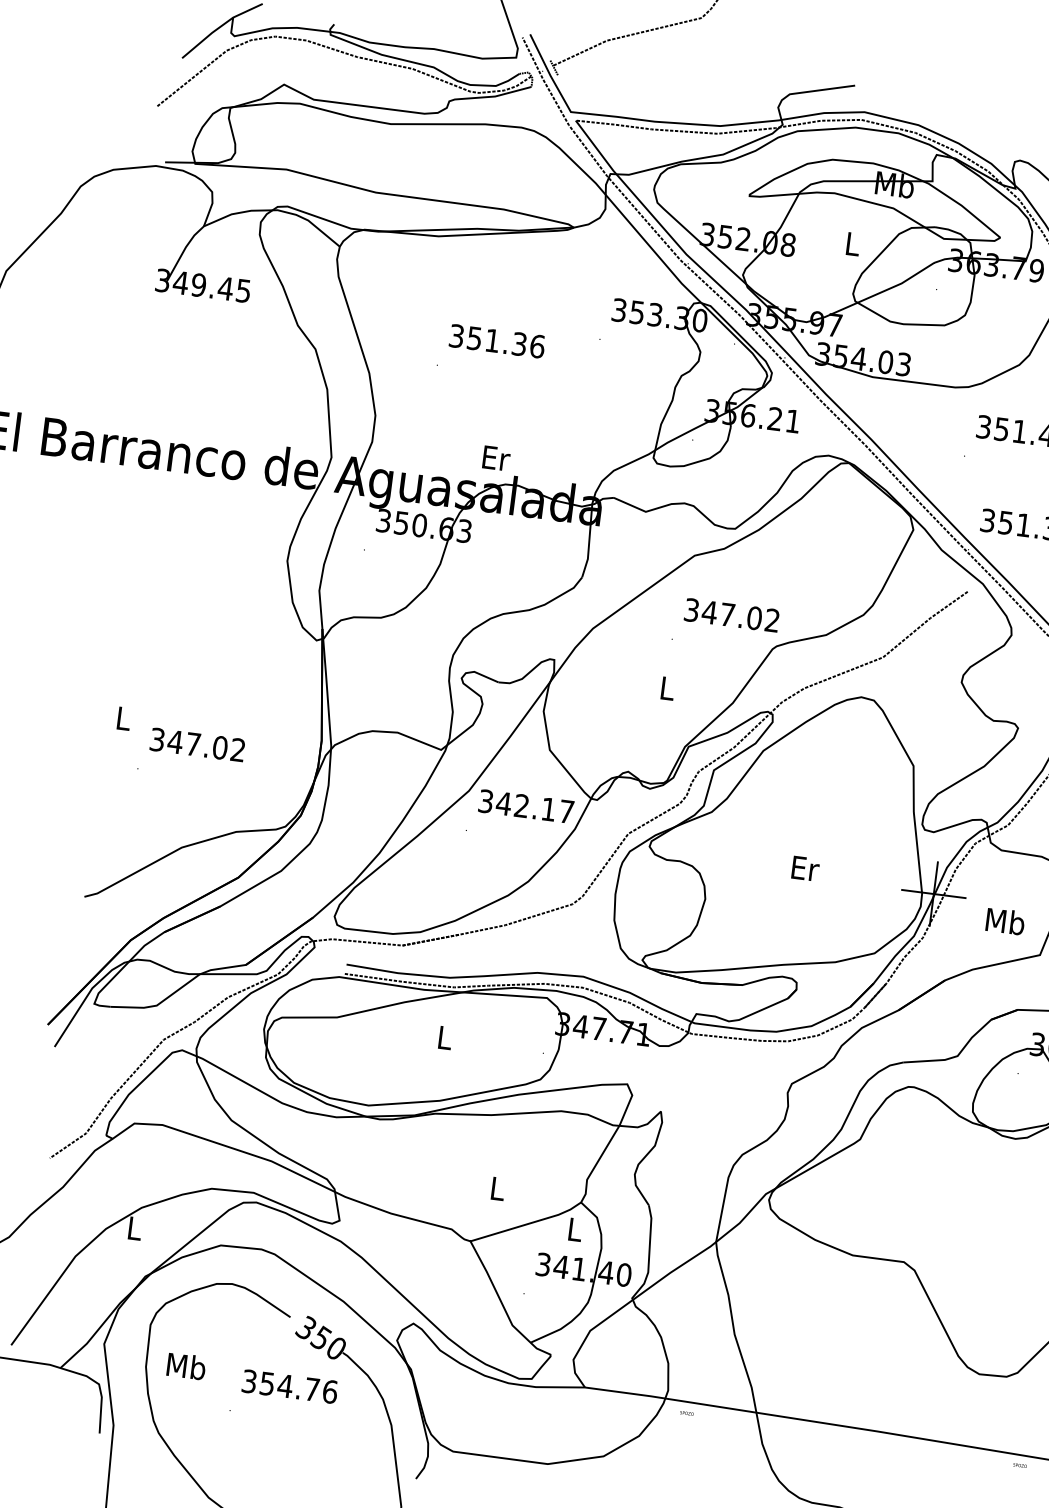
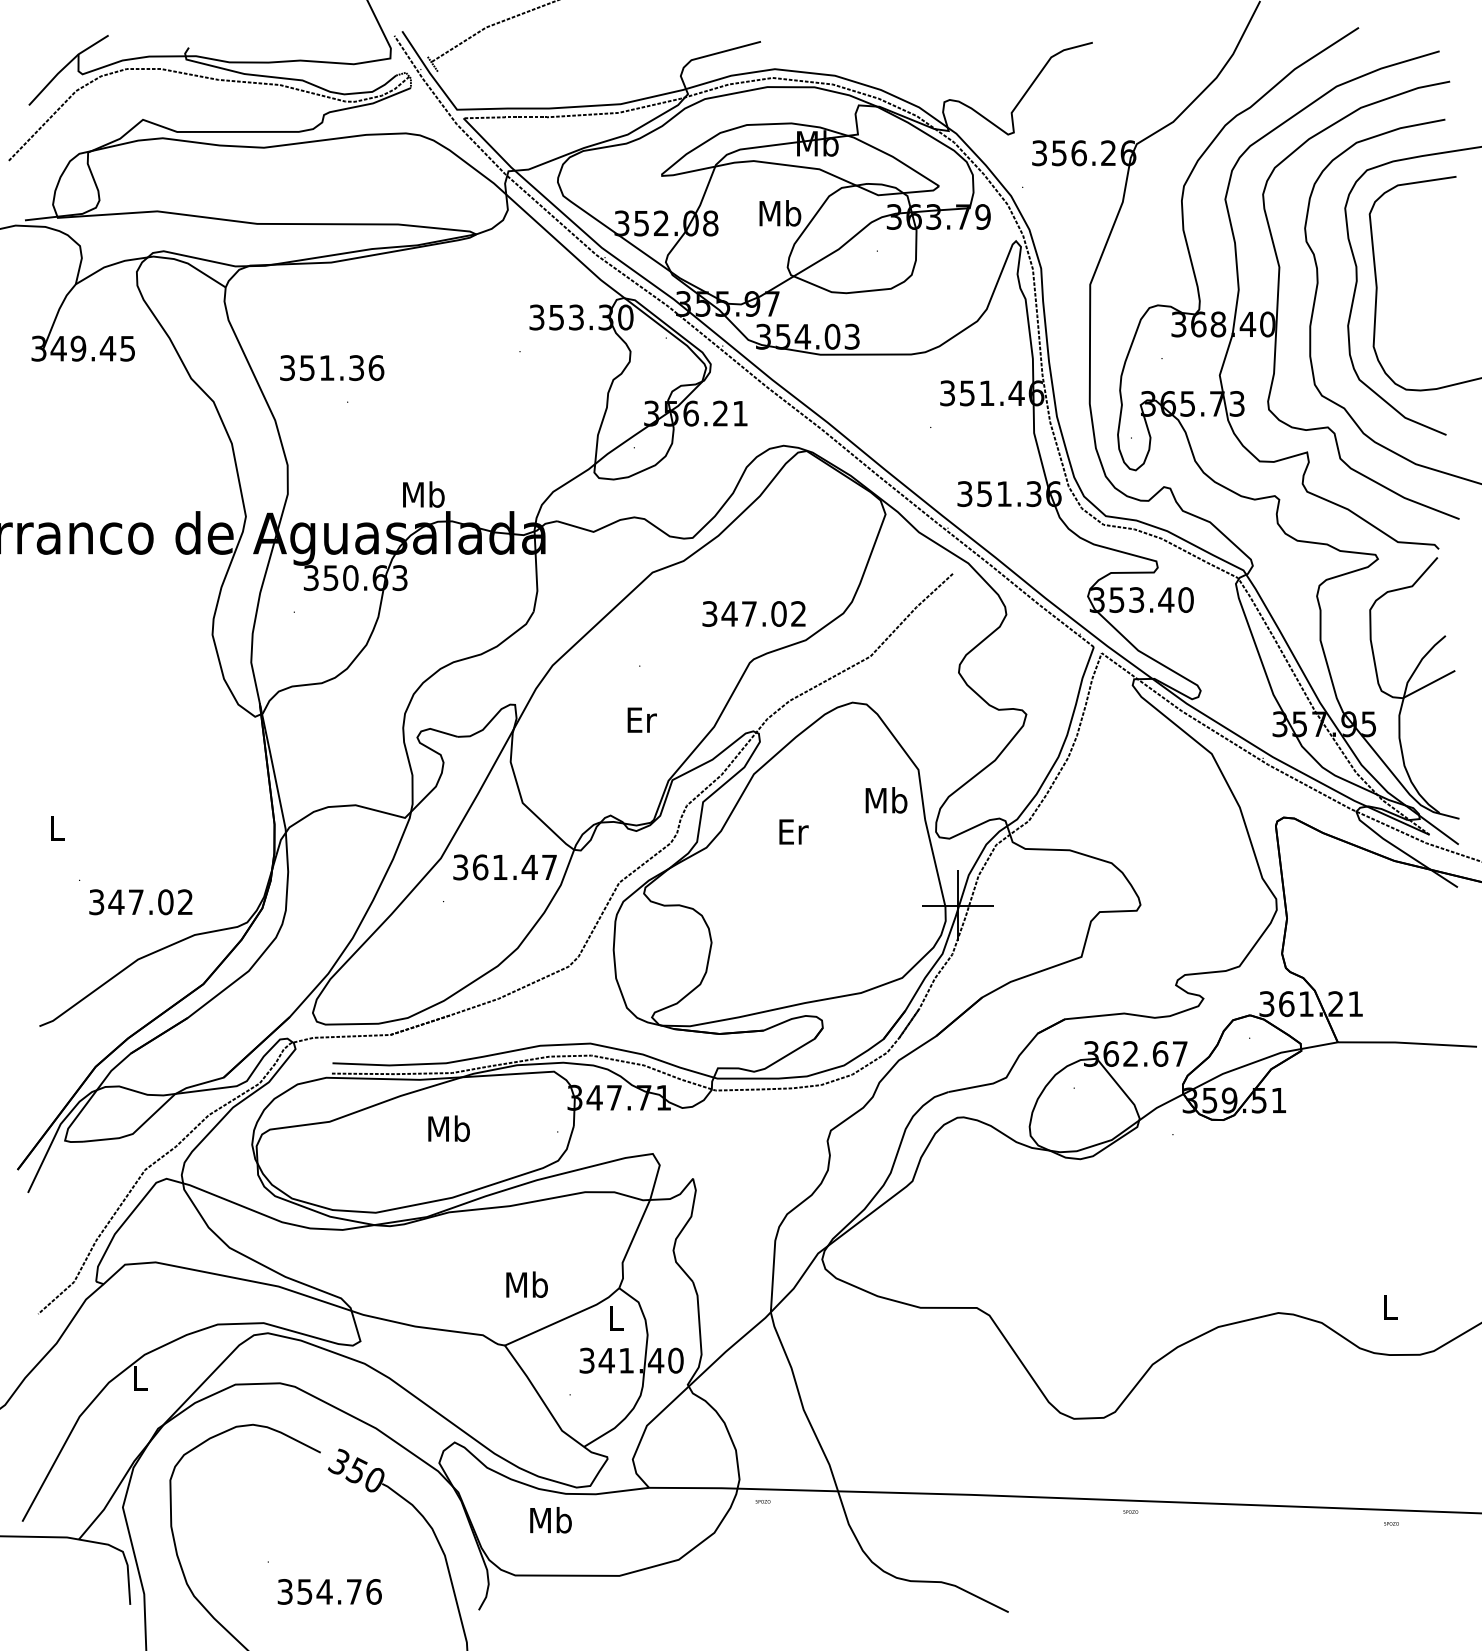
text: (852, 244) -> (780, 213), L -> Mb
text: (497, 341) -> (332, 368), moved
text: (495, 457) -> (423, 494), Er -> Mb
text: (731, 614) -> (753, 613), moved
text: (667, 687) -> (641, 719), L -> Er
text: (197, 745) -> (140, 902), moved
text: (525, 806) -> (504, 867), 342.17 -> 361.47
text: (805, 868) -> (793, 831), moved
text: (1005, 921) -> (886, 800), moved
text: (444, 1037) -> (448, 1128), L -> Mb
text: (497, 1188) -> (526, 1284), L -> Mb
text: (186, 1366) -> (550, 1520), moved
text: (289, 1386) -> (329, 1591), moved

